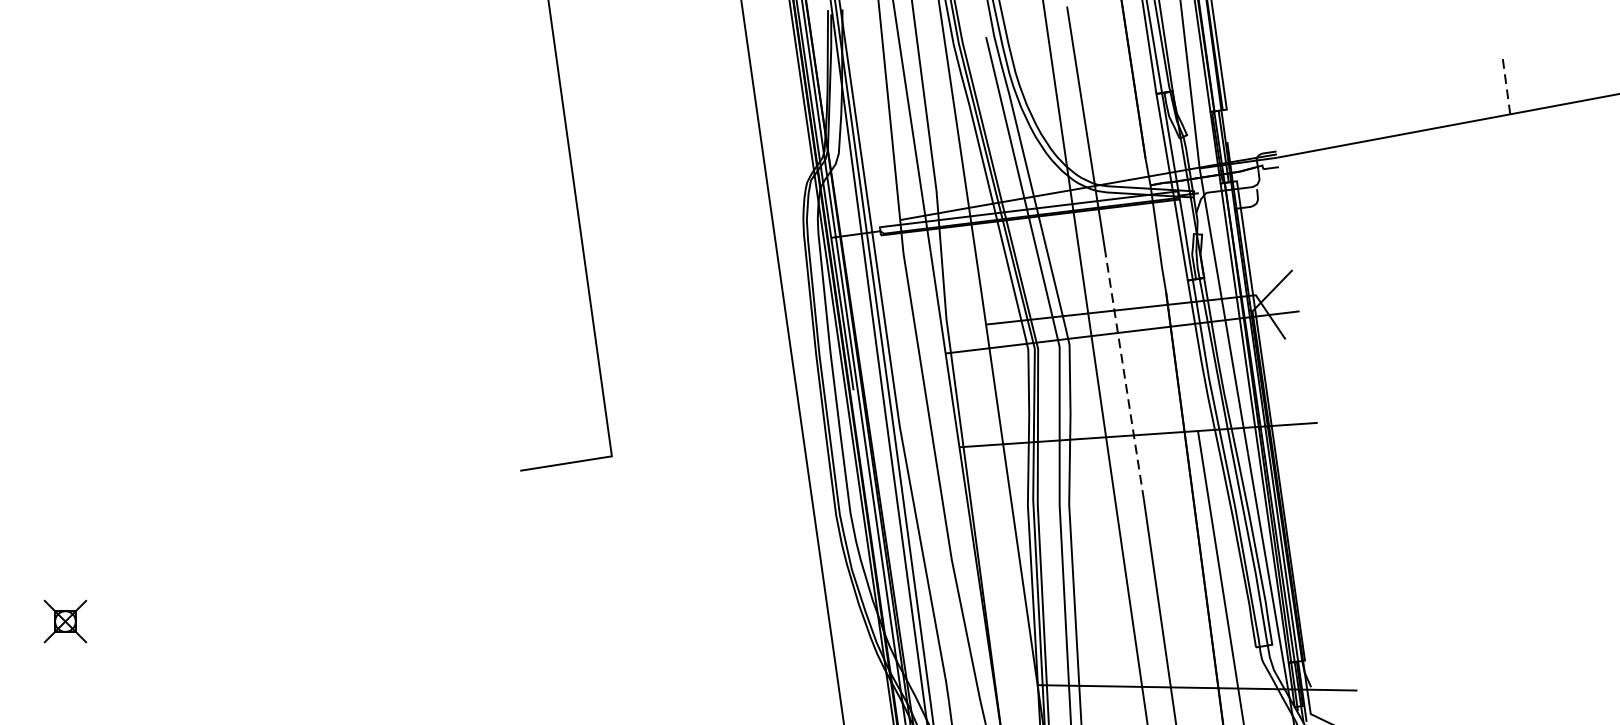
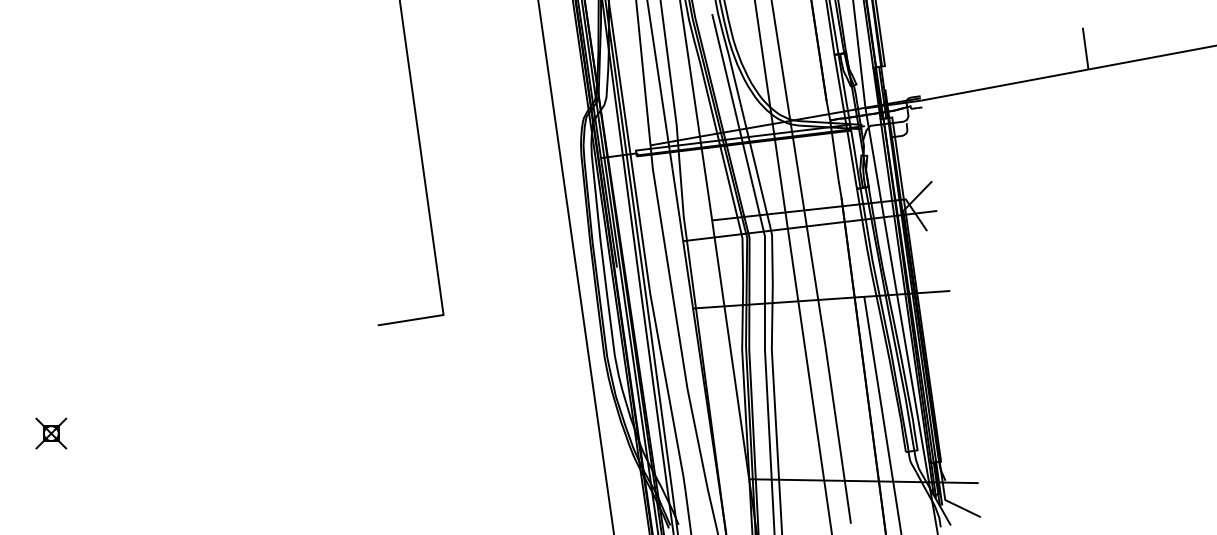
line: (1506, 85) -> (1085, 48), dashed -> solid
line: (1124, 376) -> (811, 257), dashed -> solid

